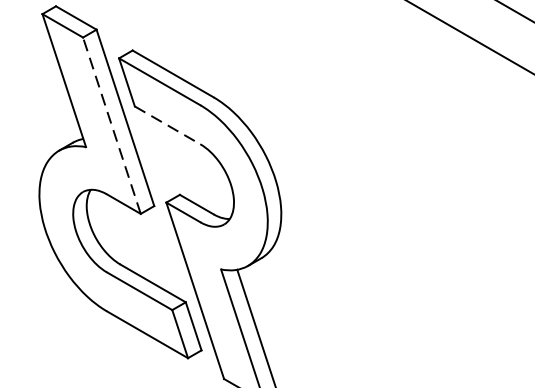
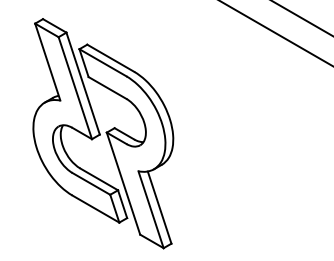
line: (167, 124) -> (107, 87), dashed -> solid
line: (112, 126) -> (75, 88), dashed -> solid

